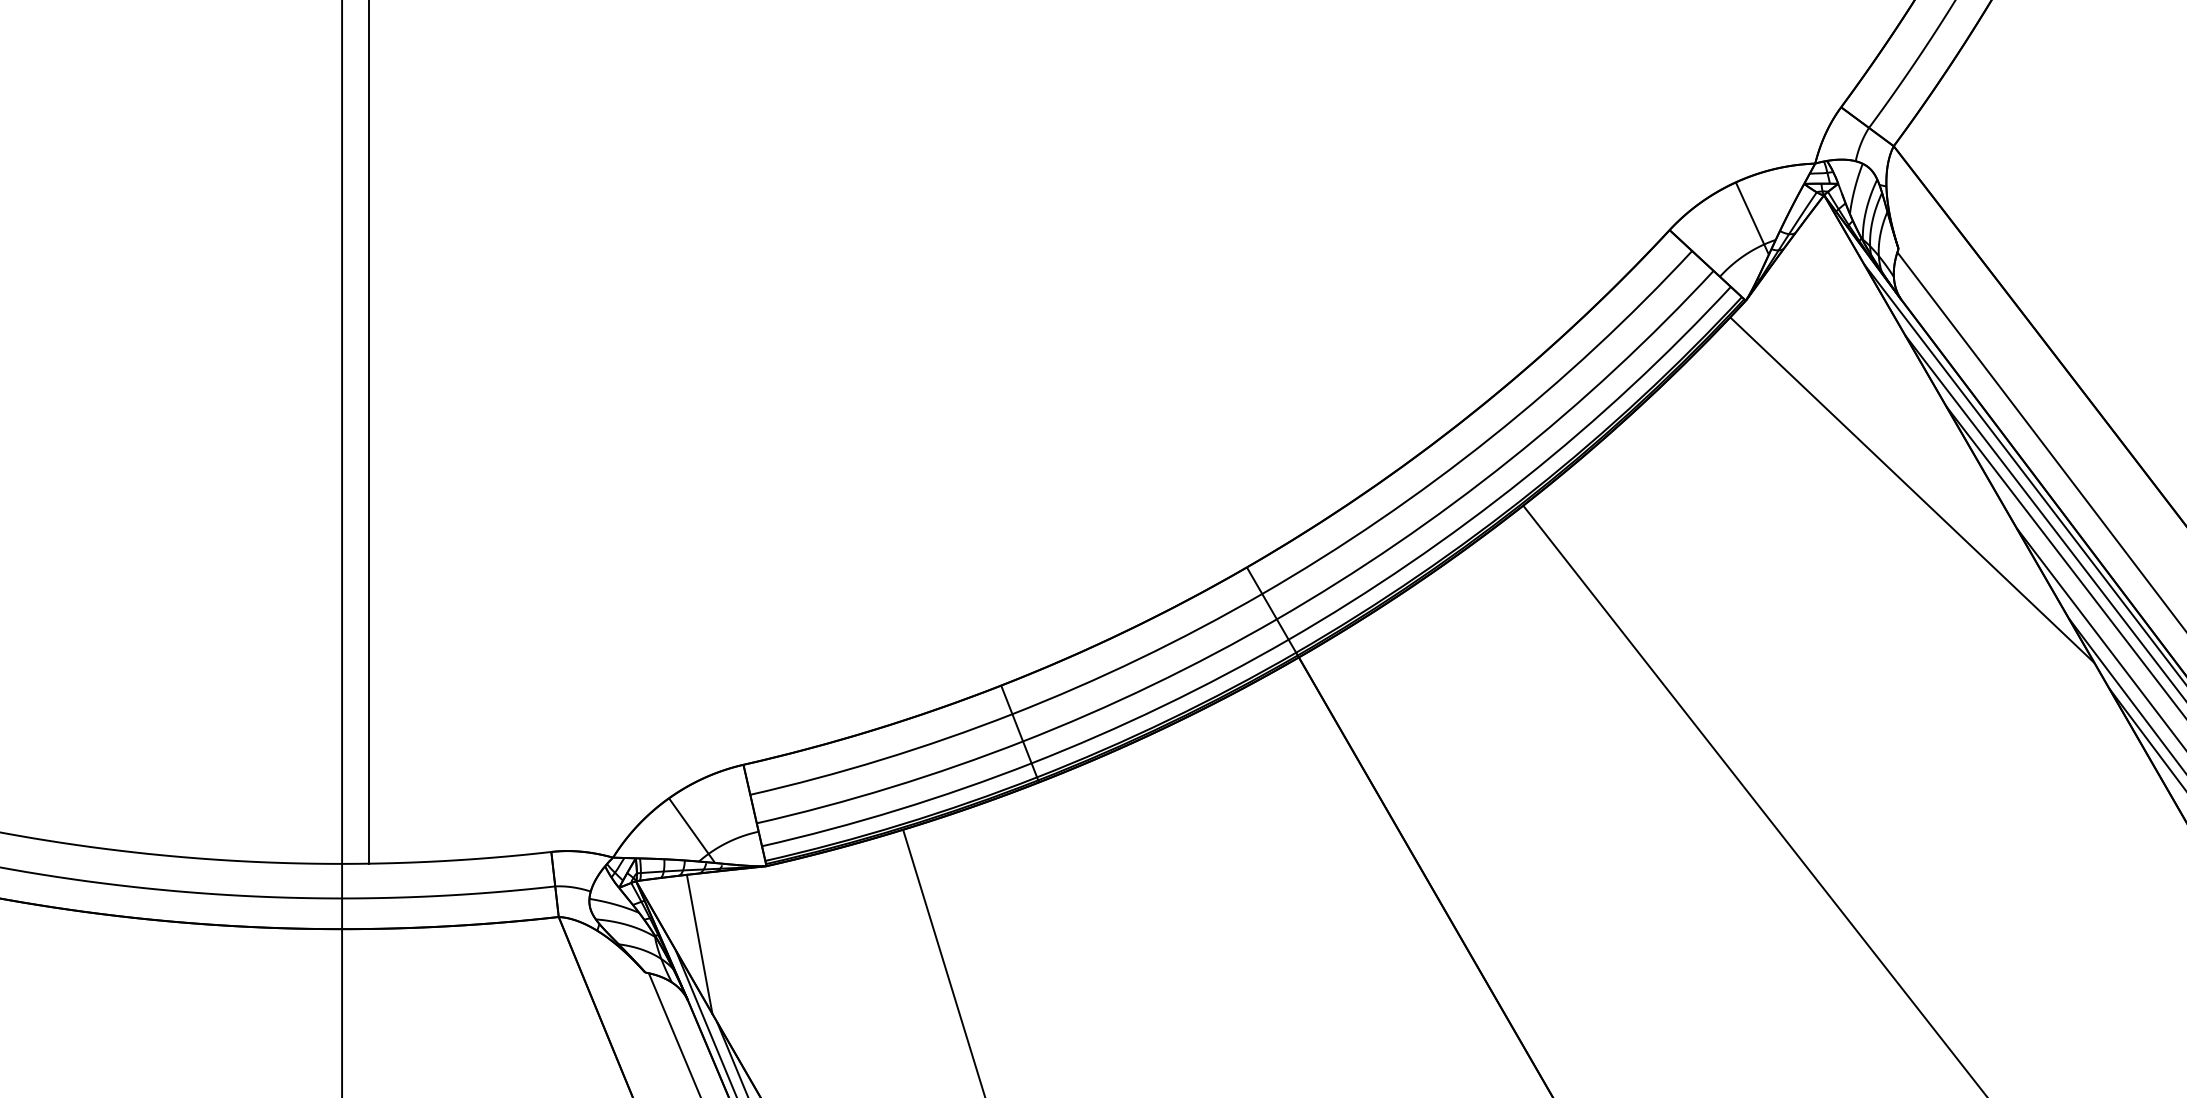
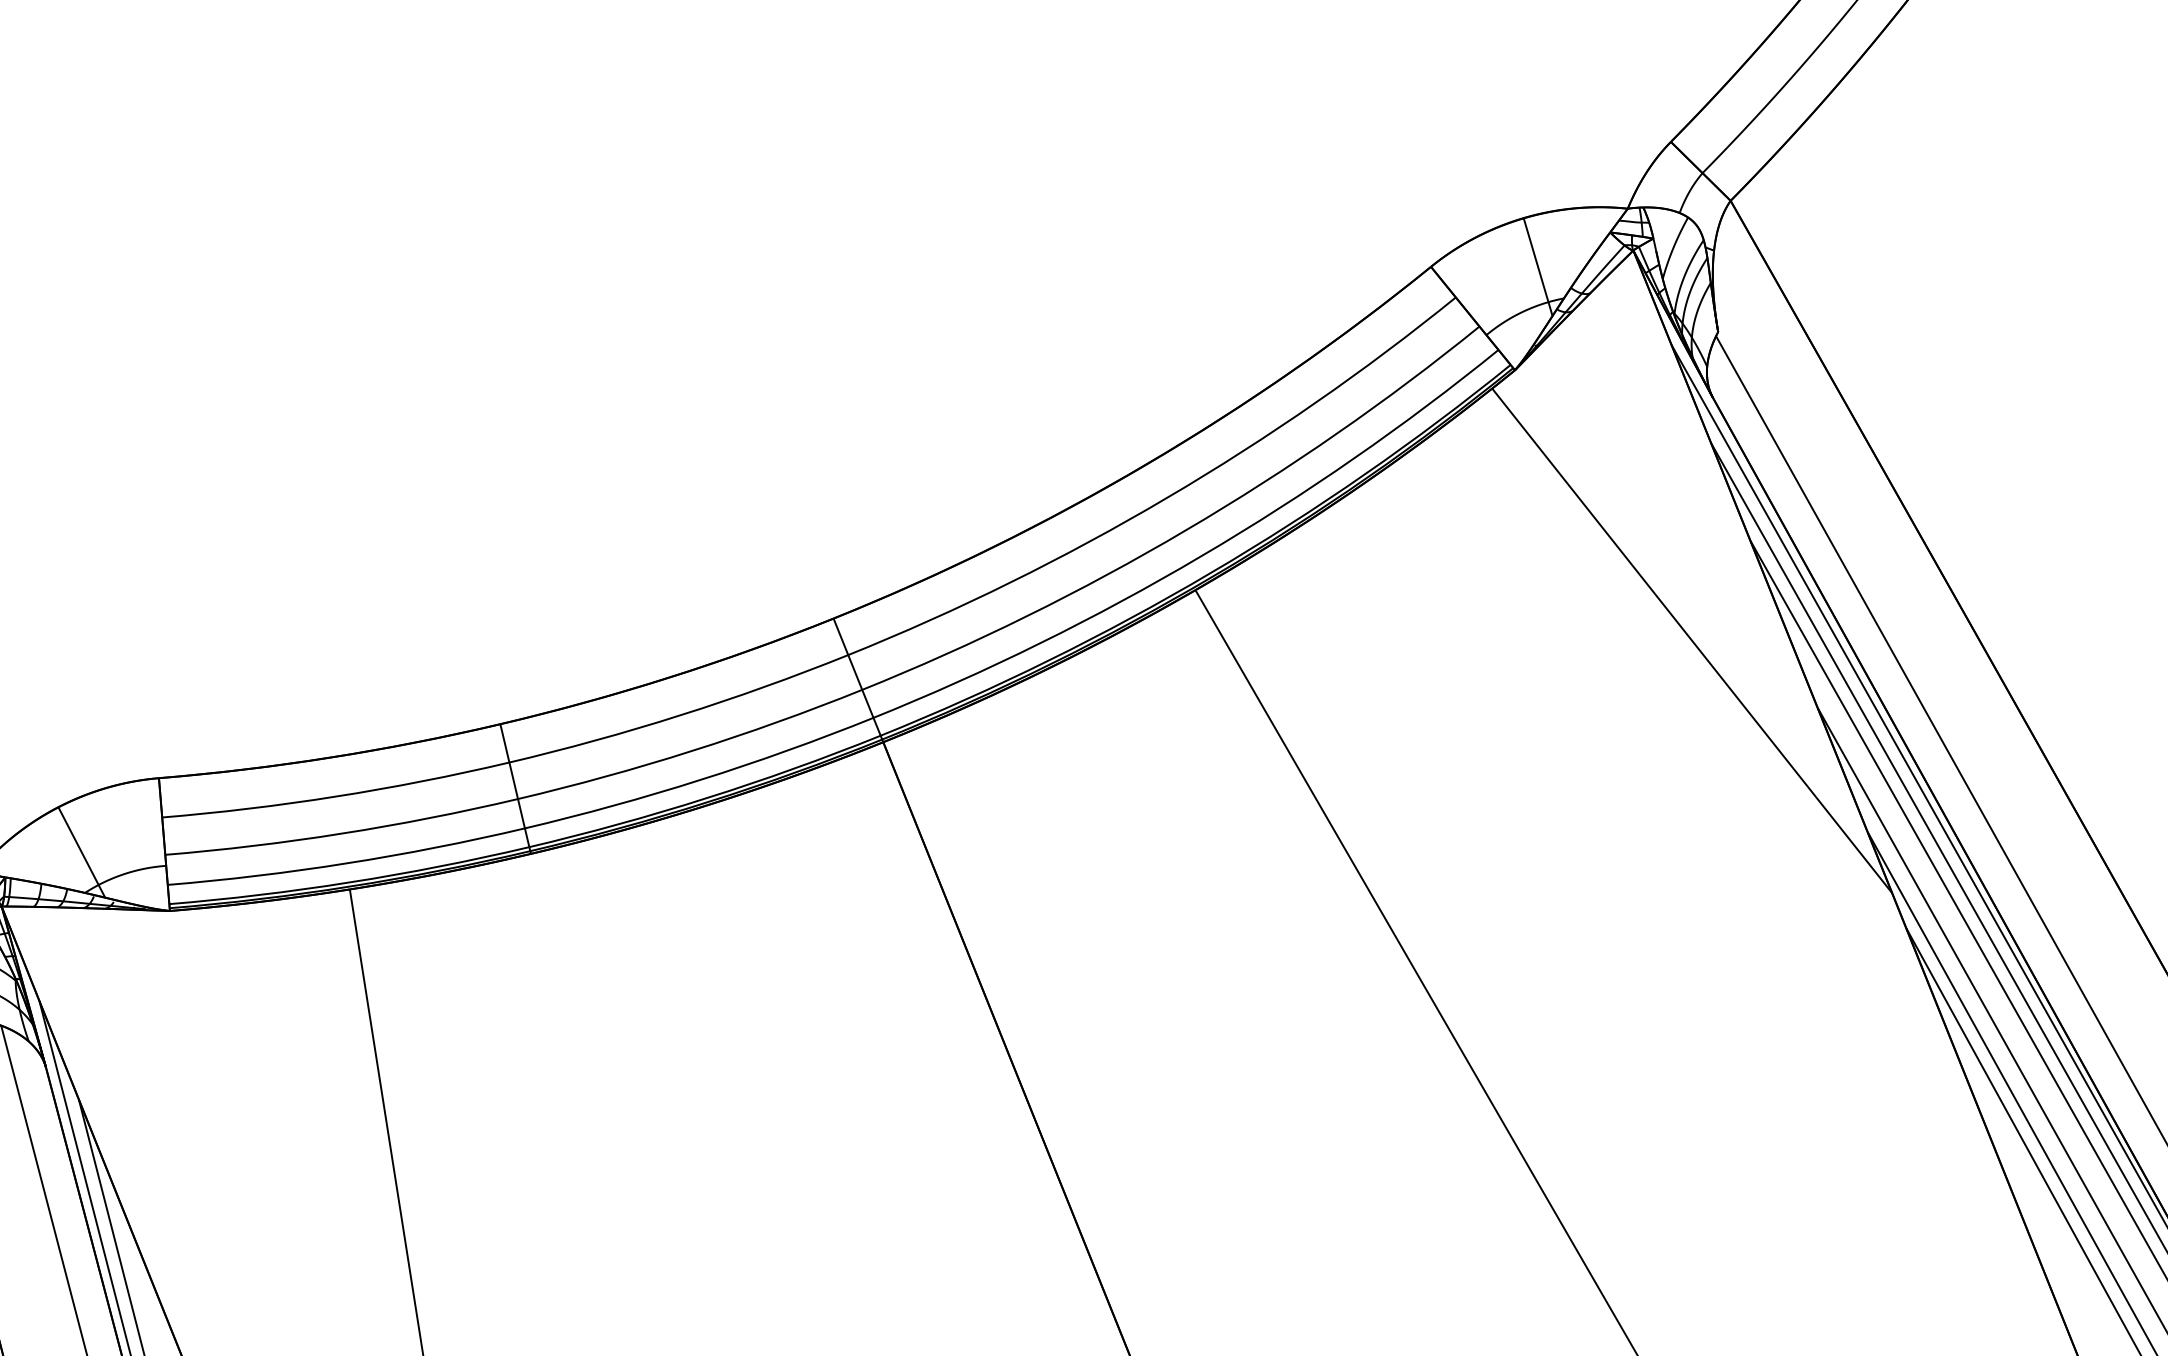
line: (699, 943) -> (70, 997), removed

